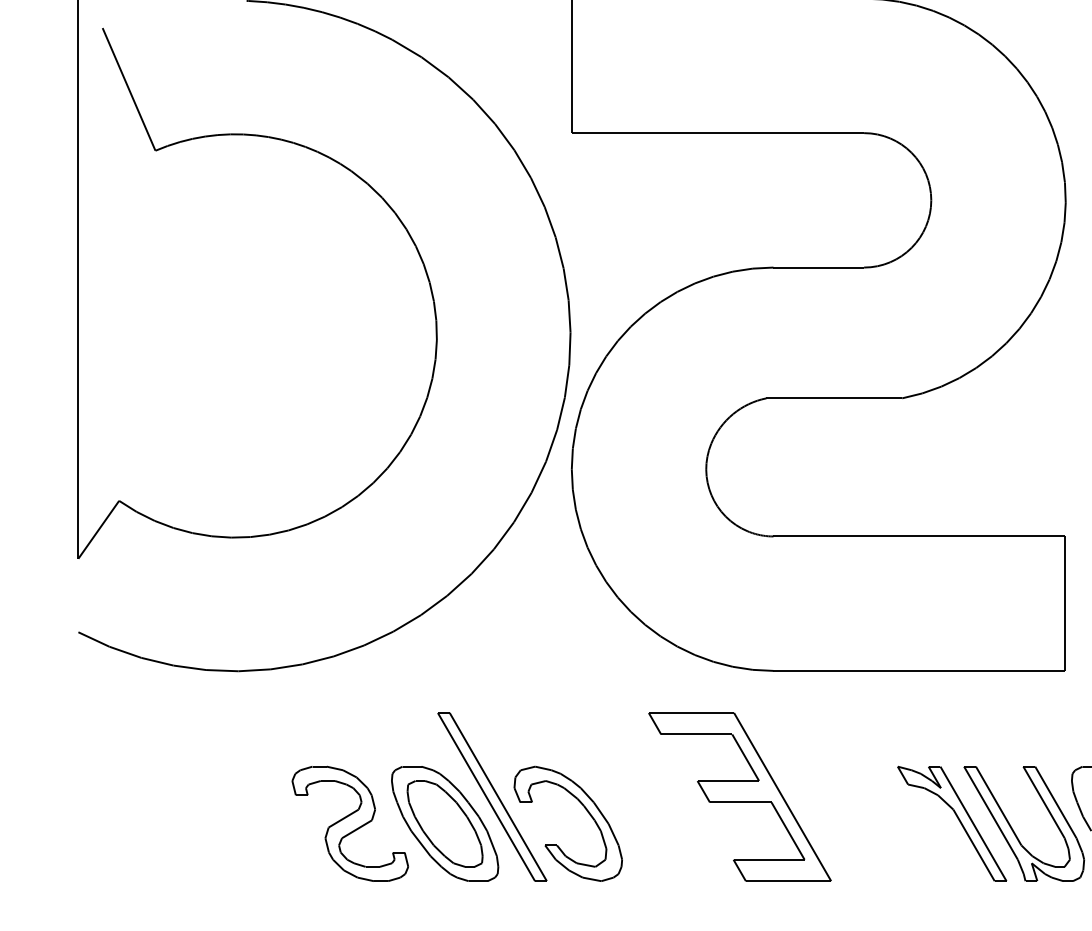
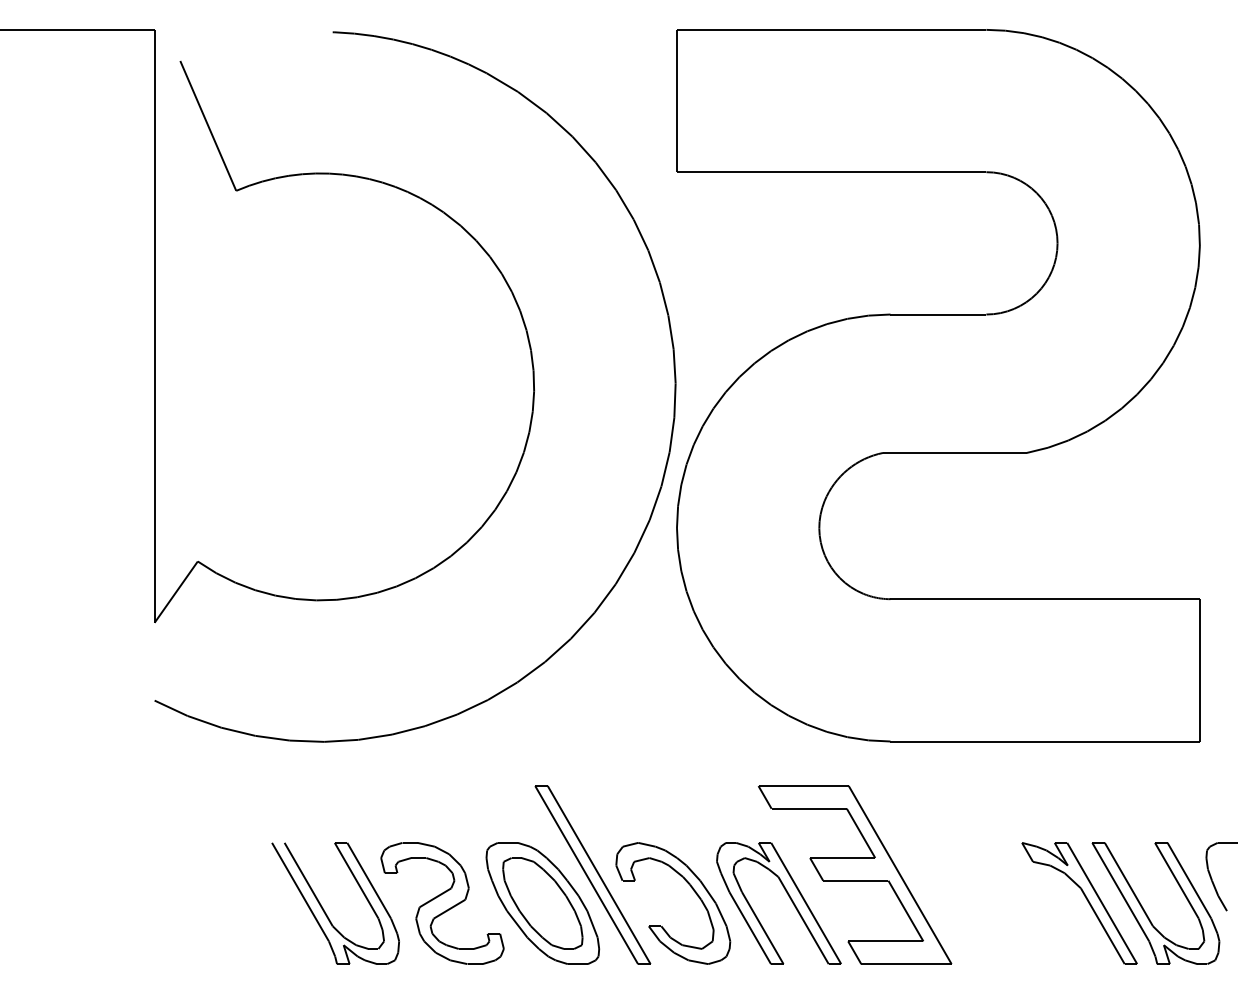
part: (678, 819) -> (789, 898), added
part: (238, 829) -> (324, 909), added

